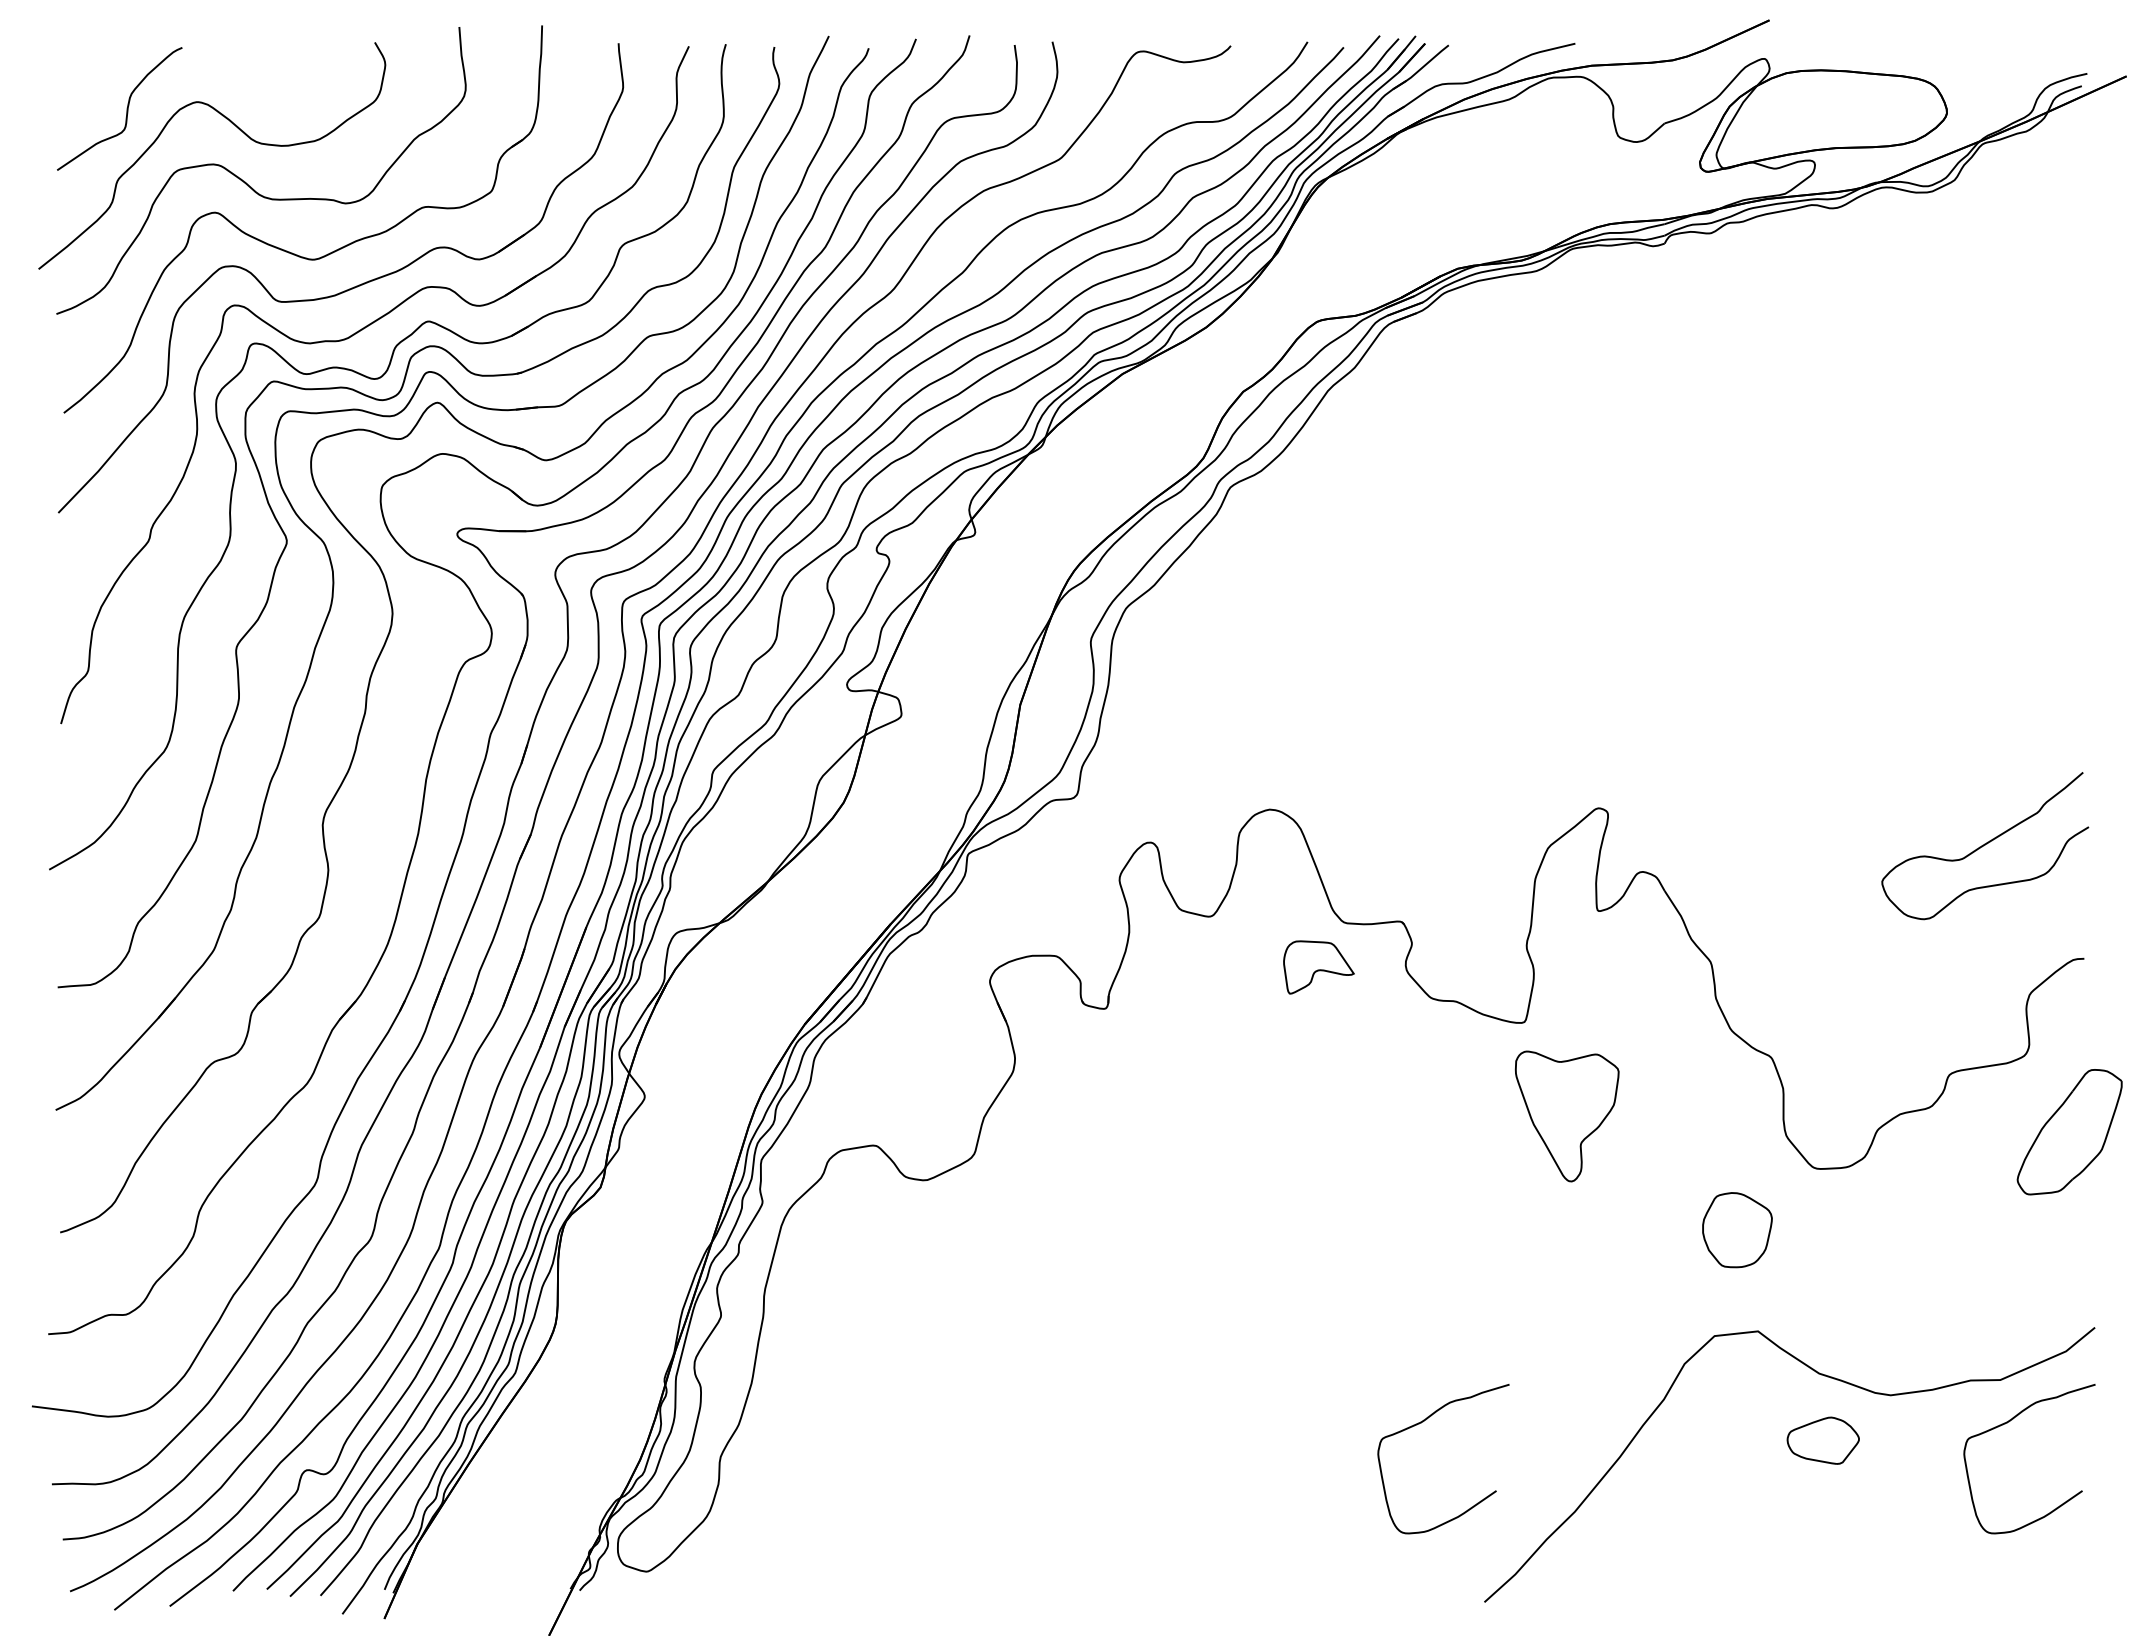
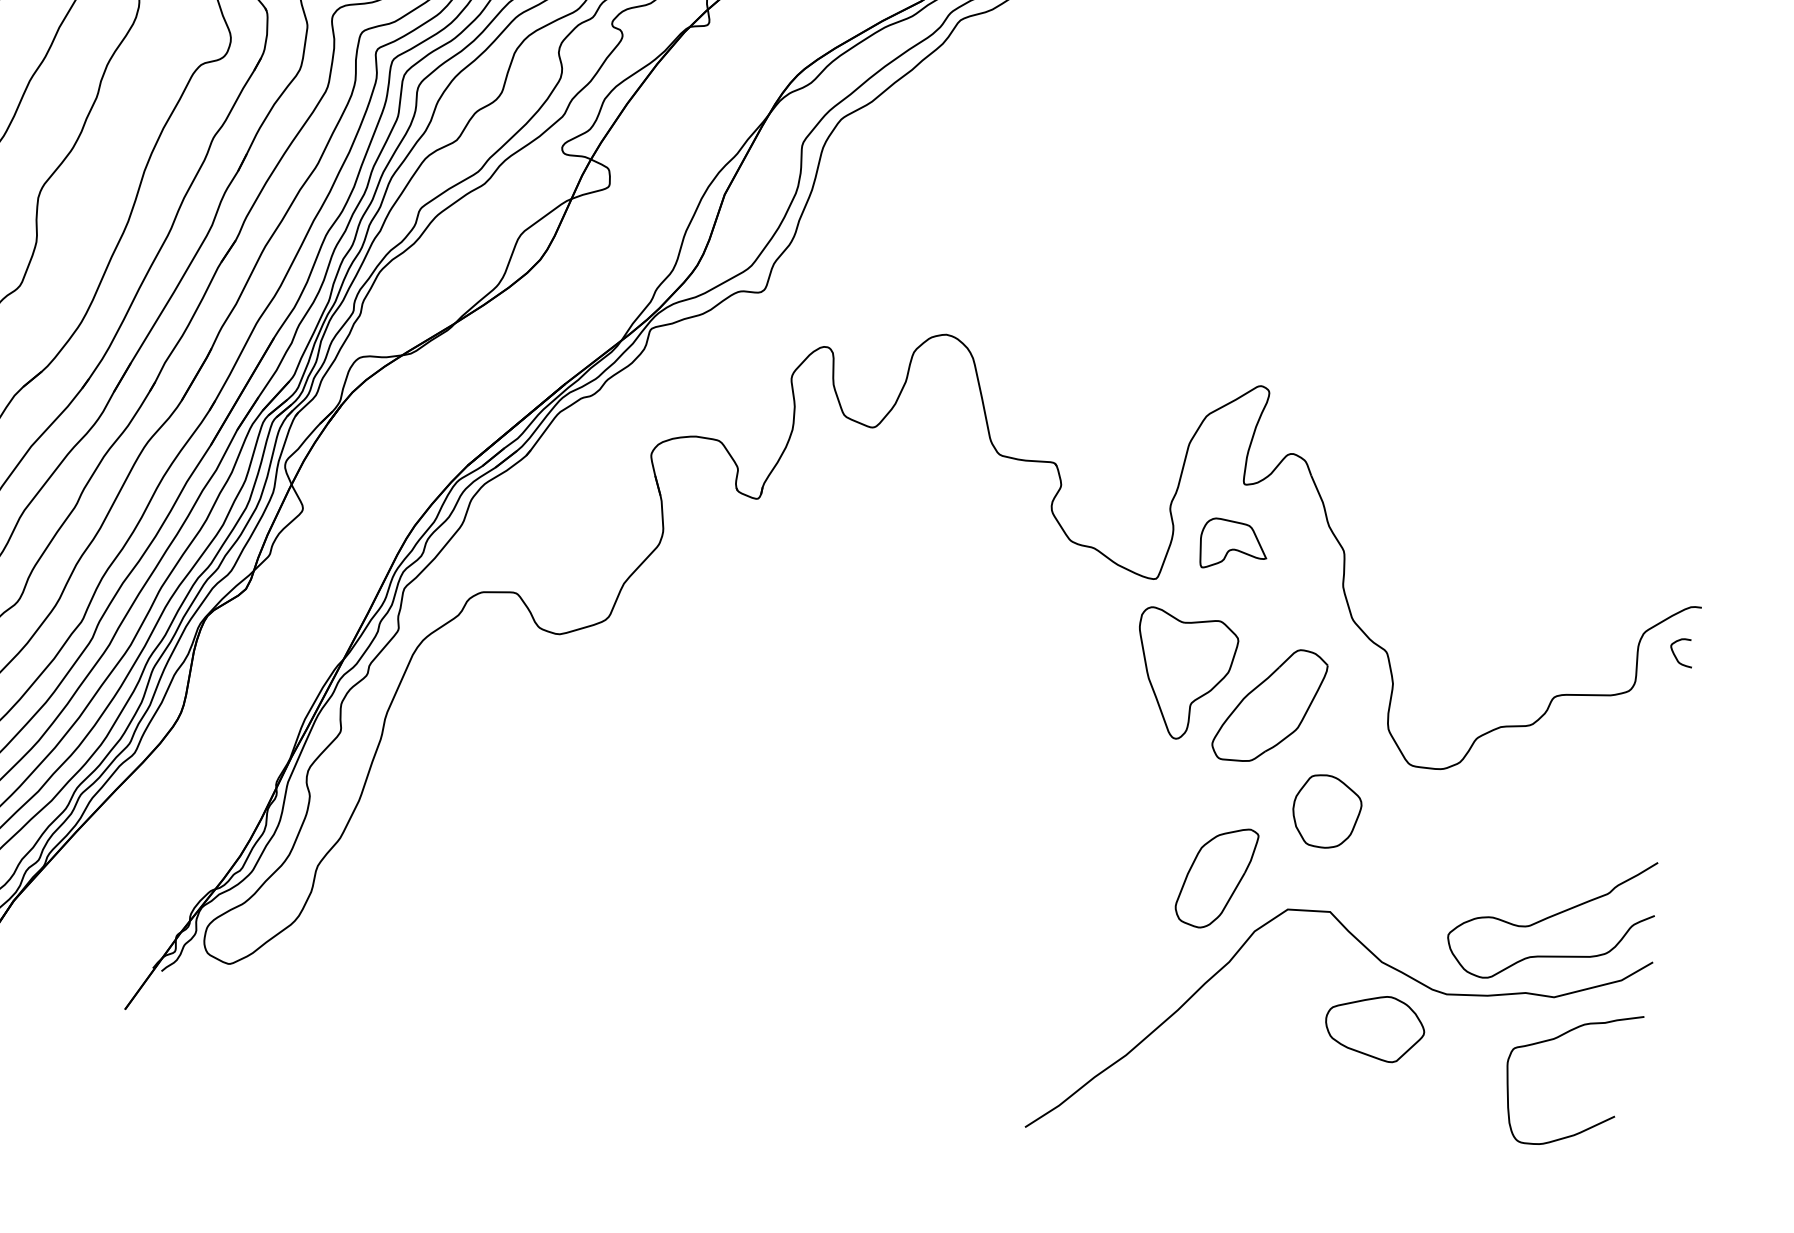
curve: (1985, 845) -> (1552, 916), moved
part: (1318, 967) -> (1233, 546), moved
curve: (2066, 1012) -> (1676, 656), added
part: (2069, 1132) -> (1269, 706), moved
part: (1636, 1315) -> (1216, 877), added
curve: (1423, 1422) -> (995, 945), removed
part: (1823, 1440) -> (1375, 1026), size x1.43

